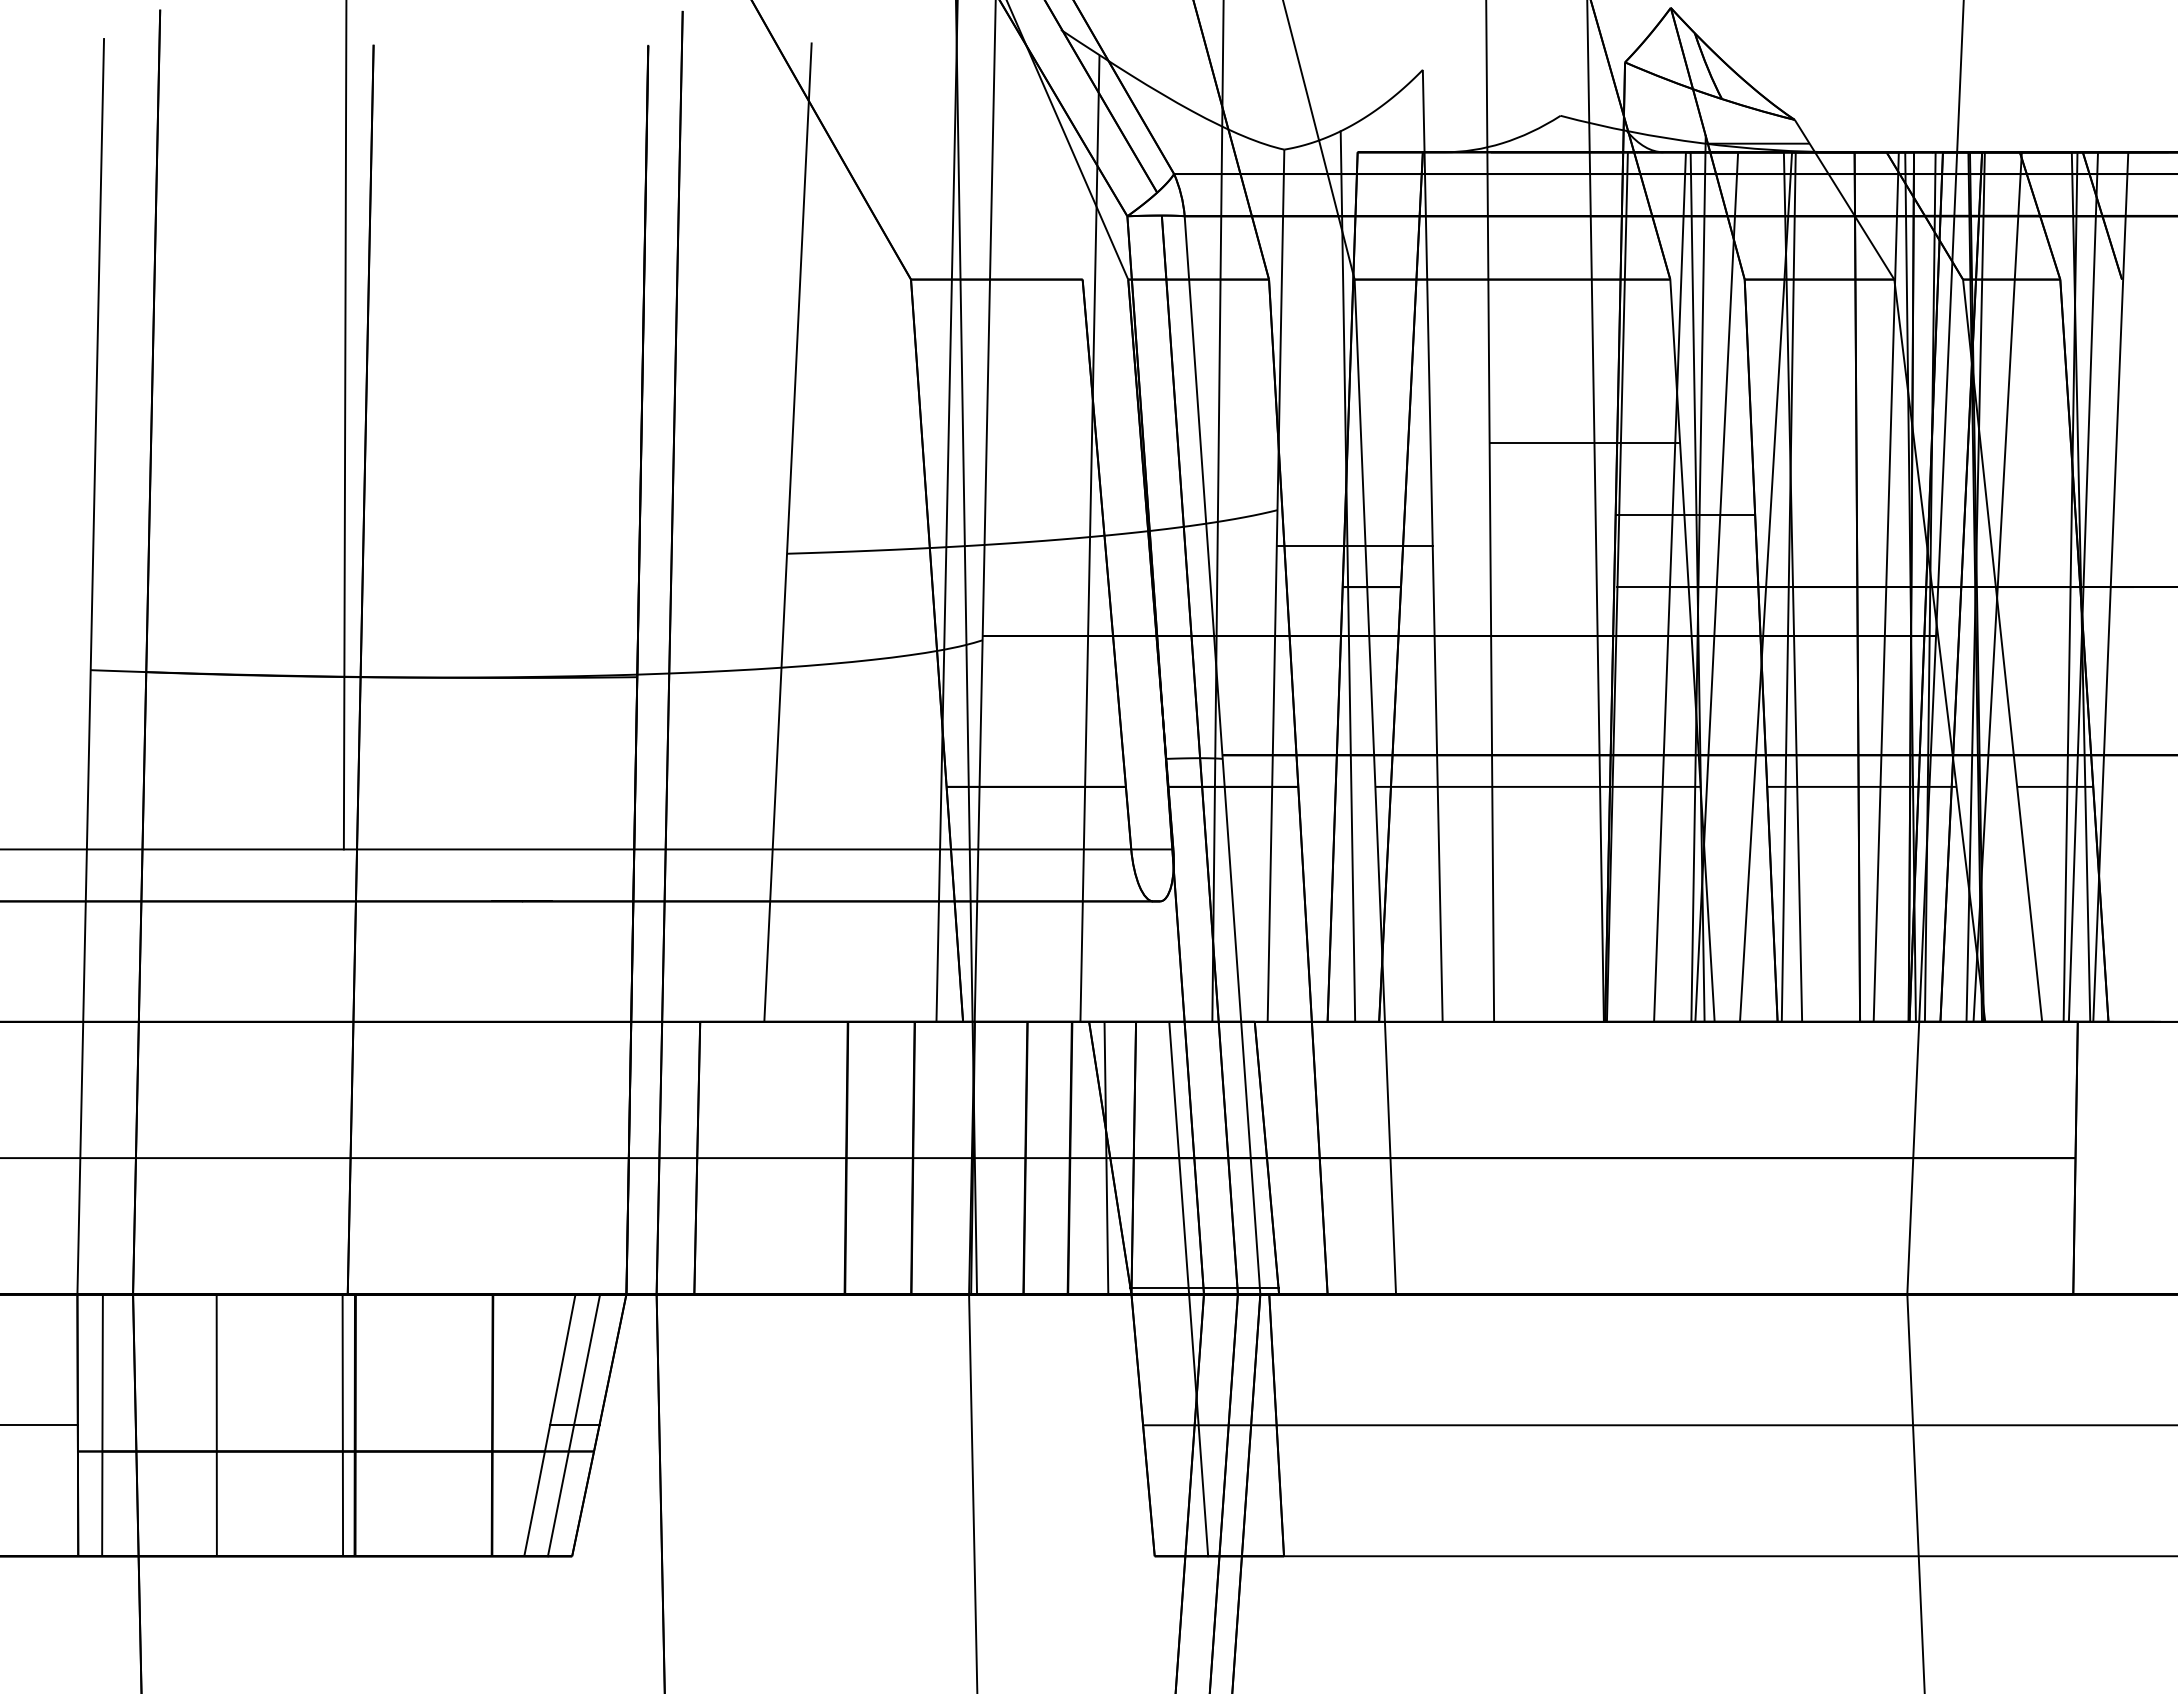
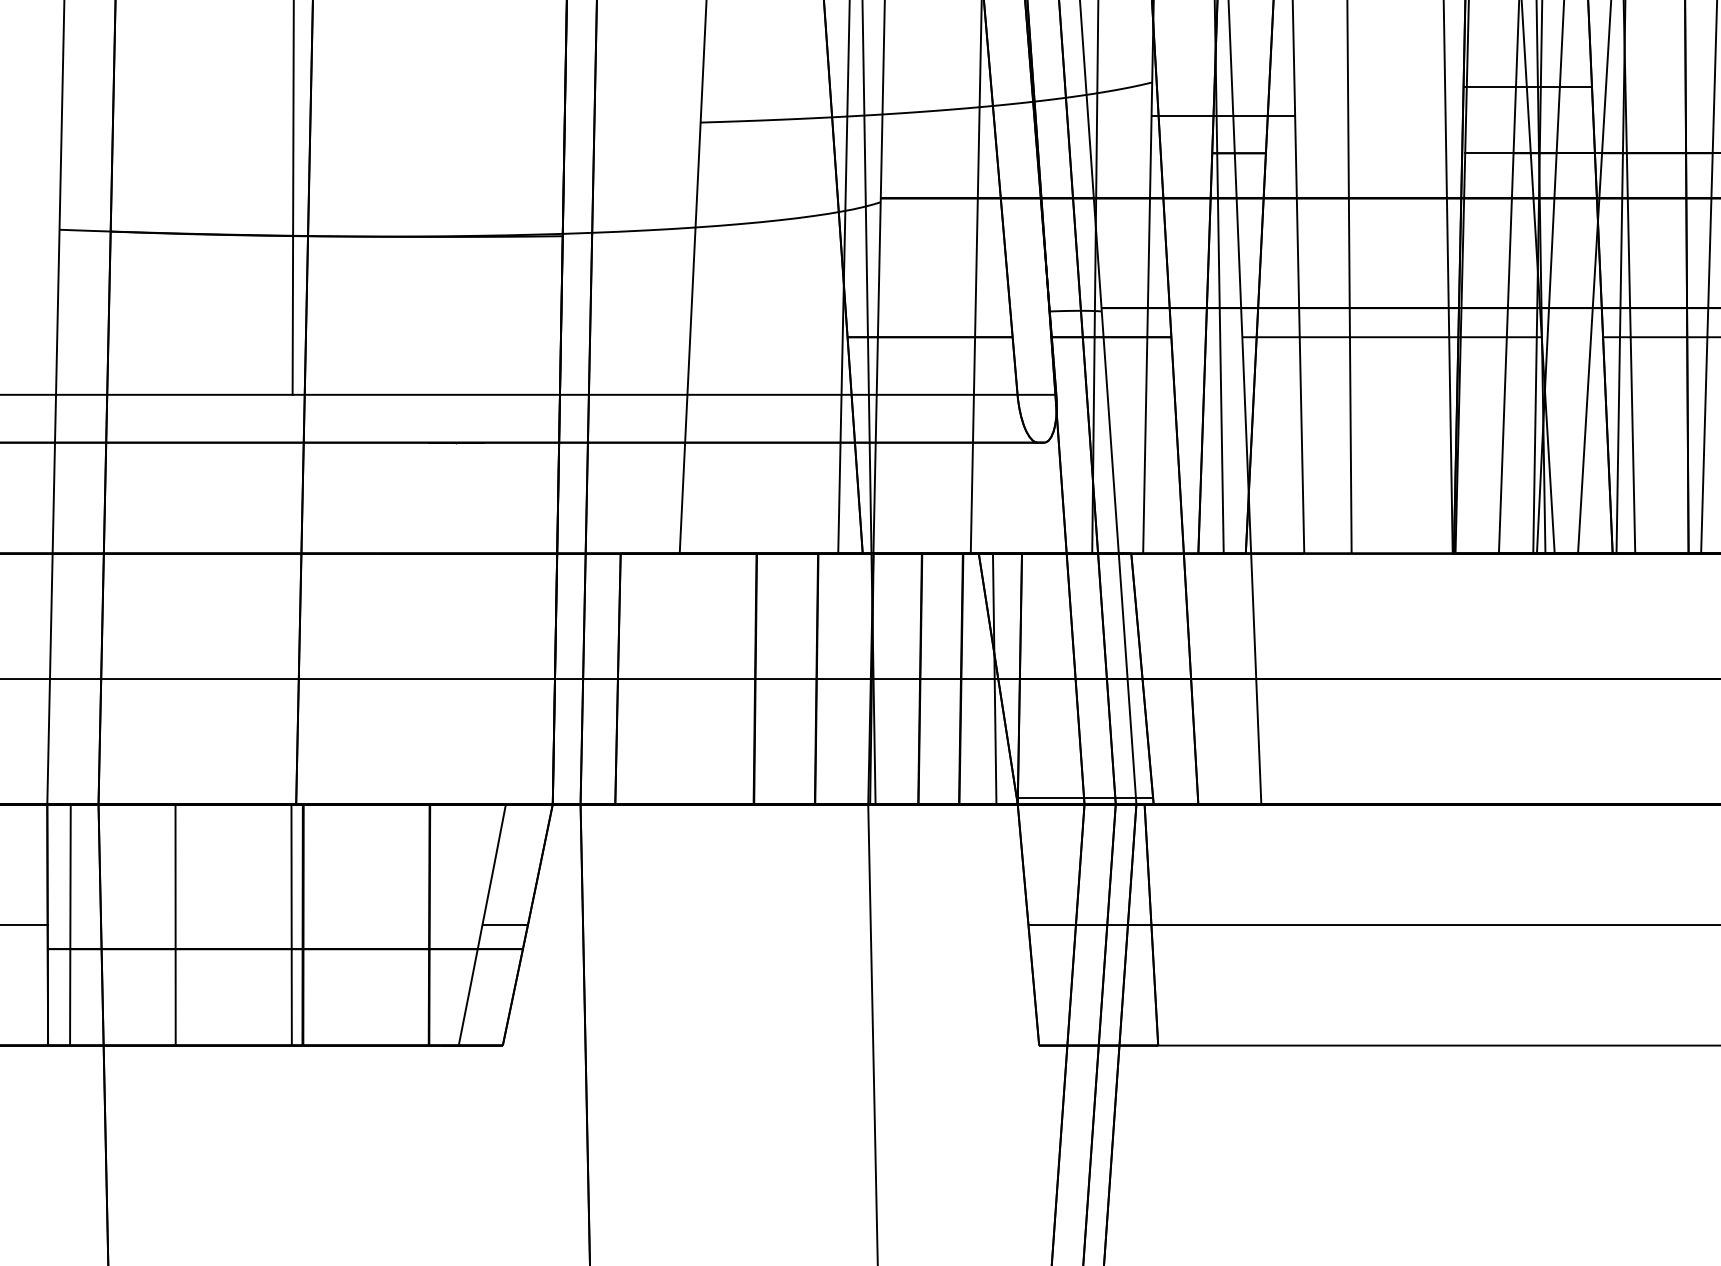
line: (1584, 442) -> (1434, 20), removed
line: (1188, 1288) -> (1070, 799), removed
line: (573, 1425) -> (504, 925), removed

